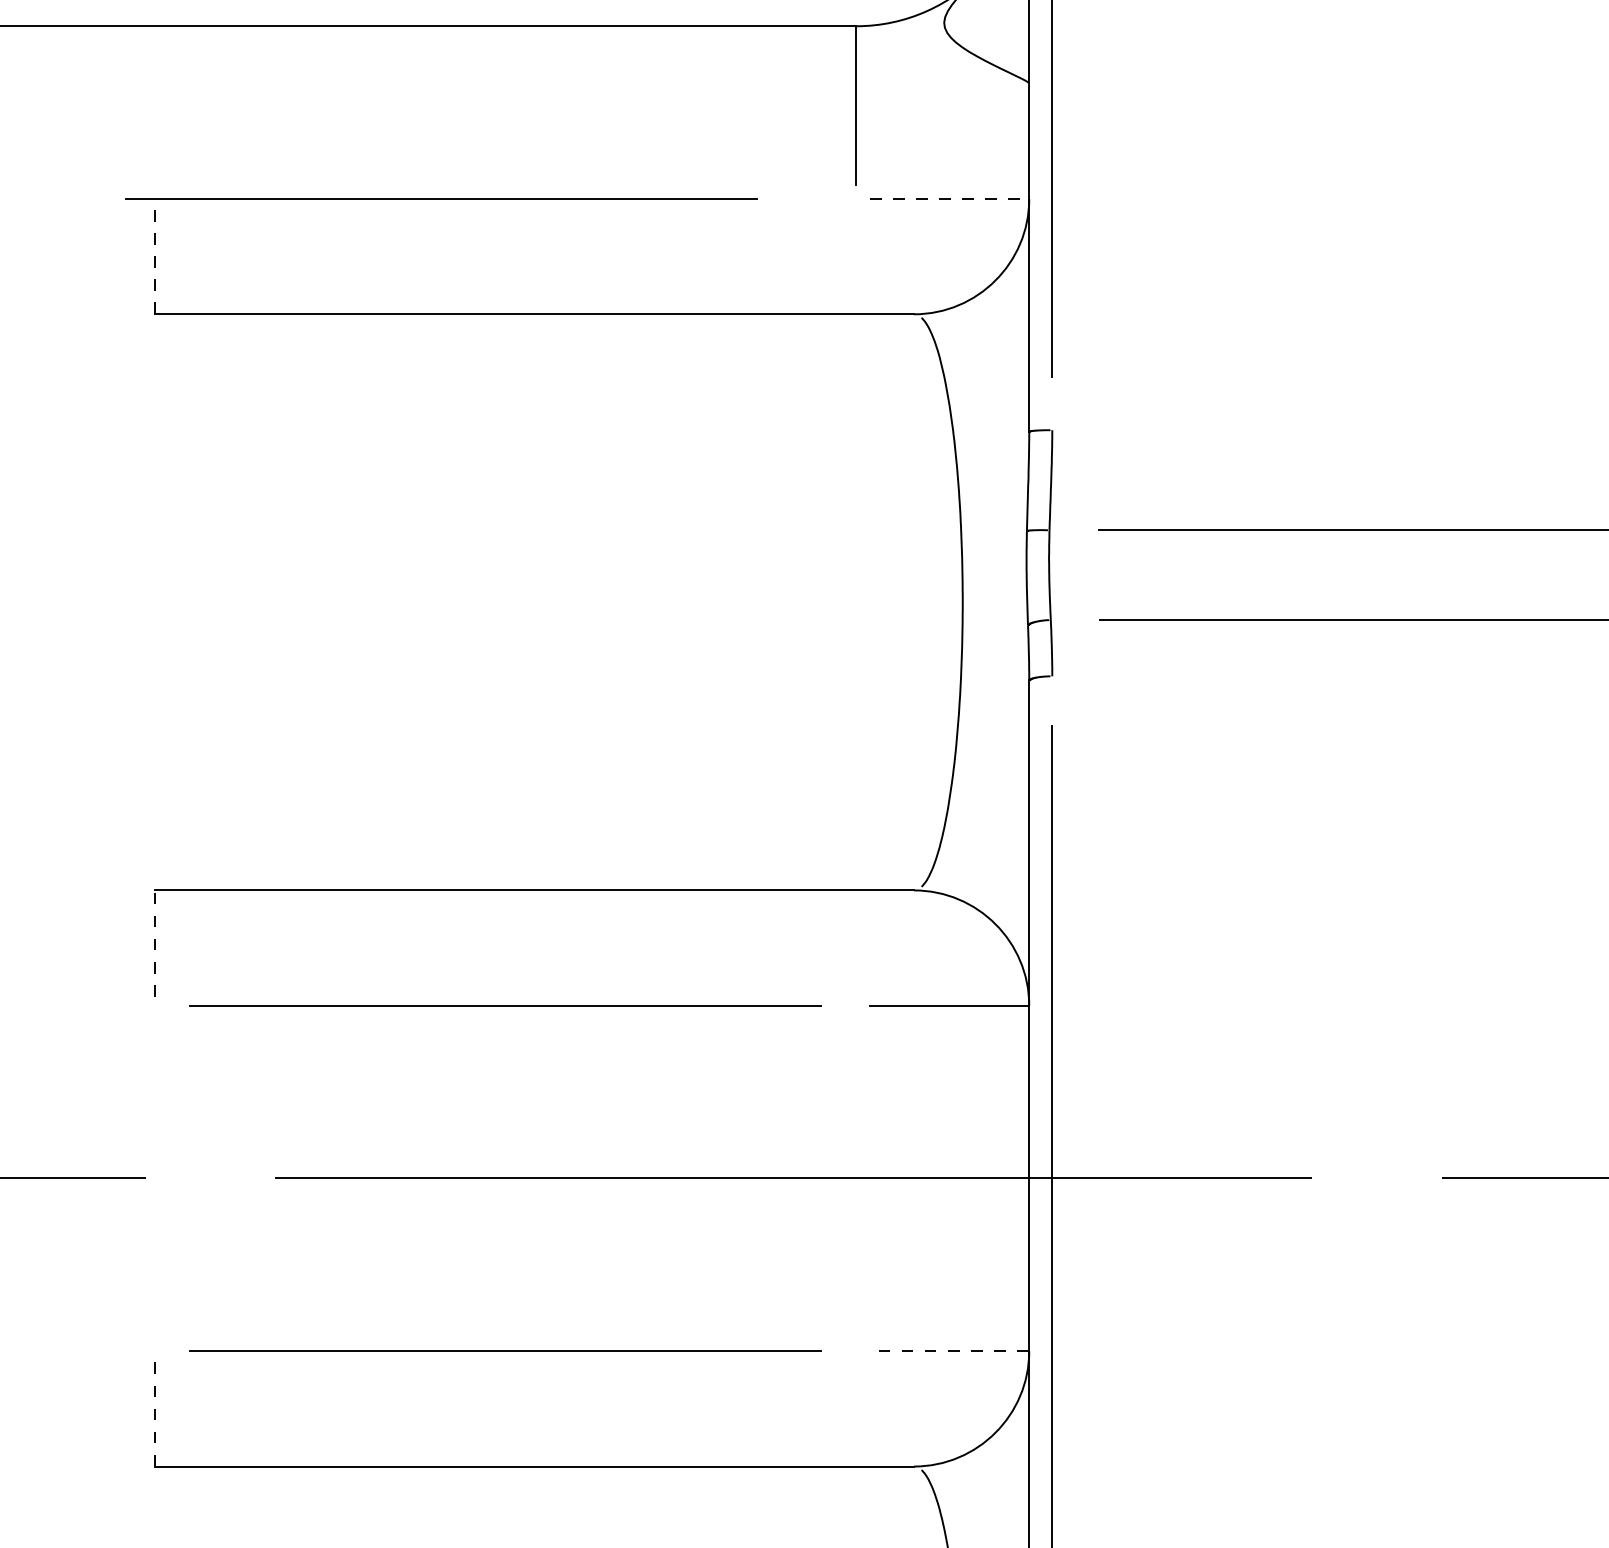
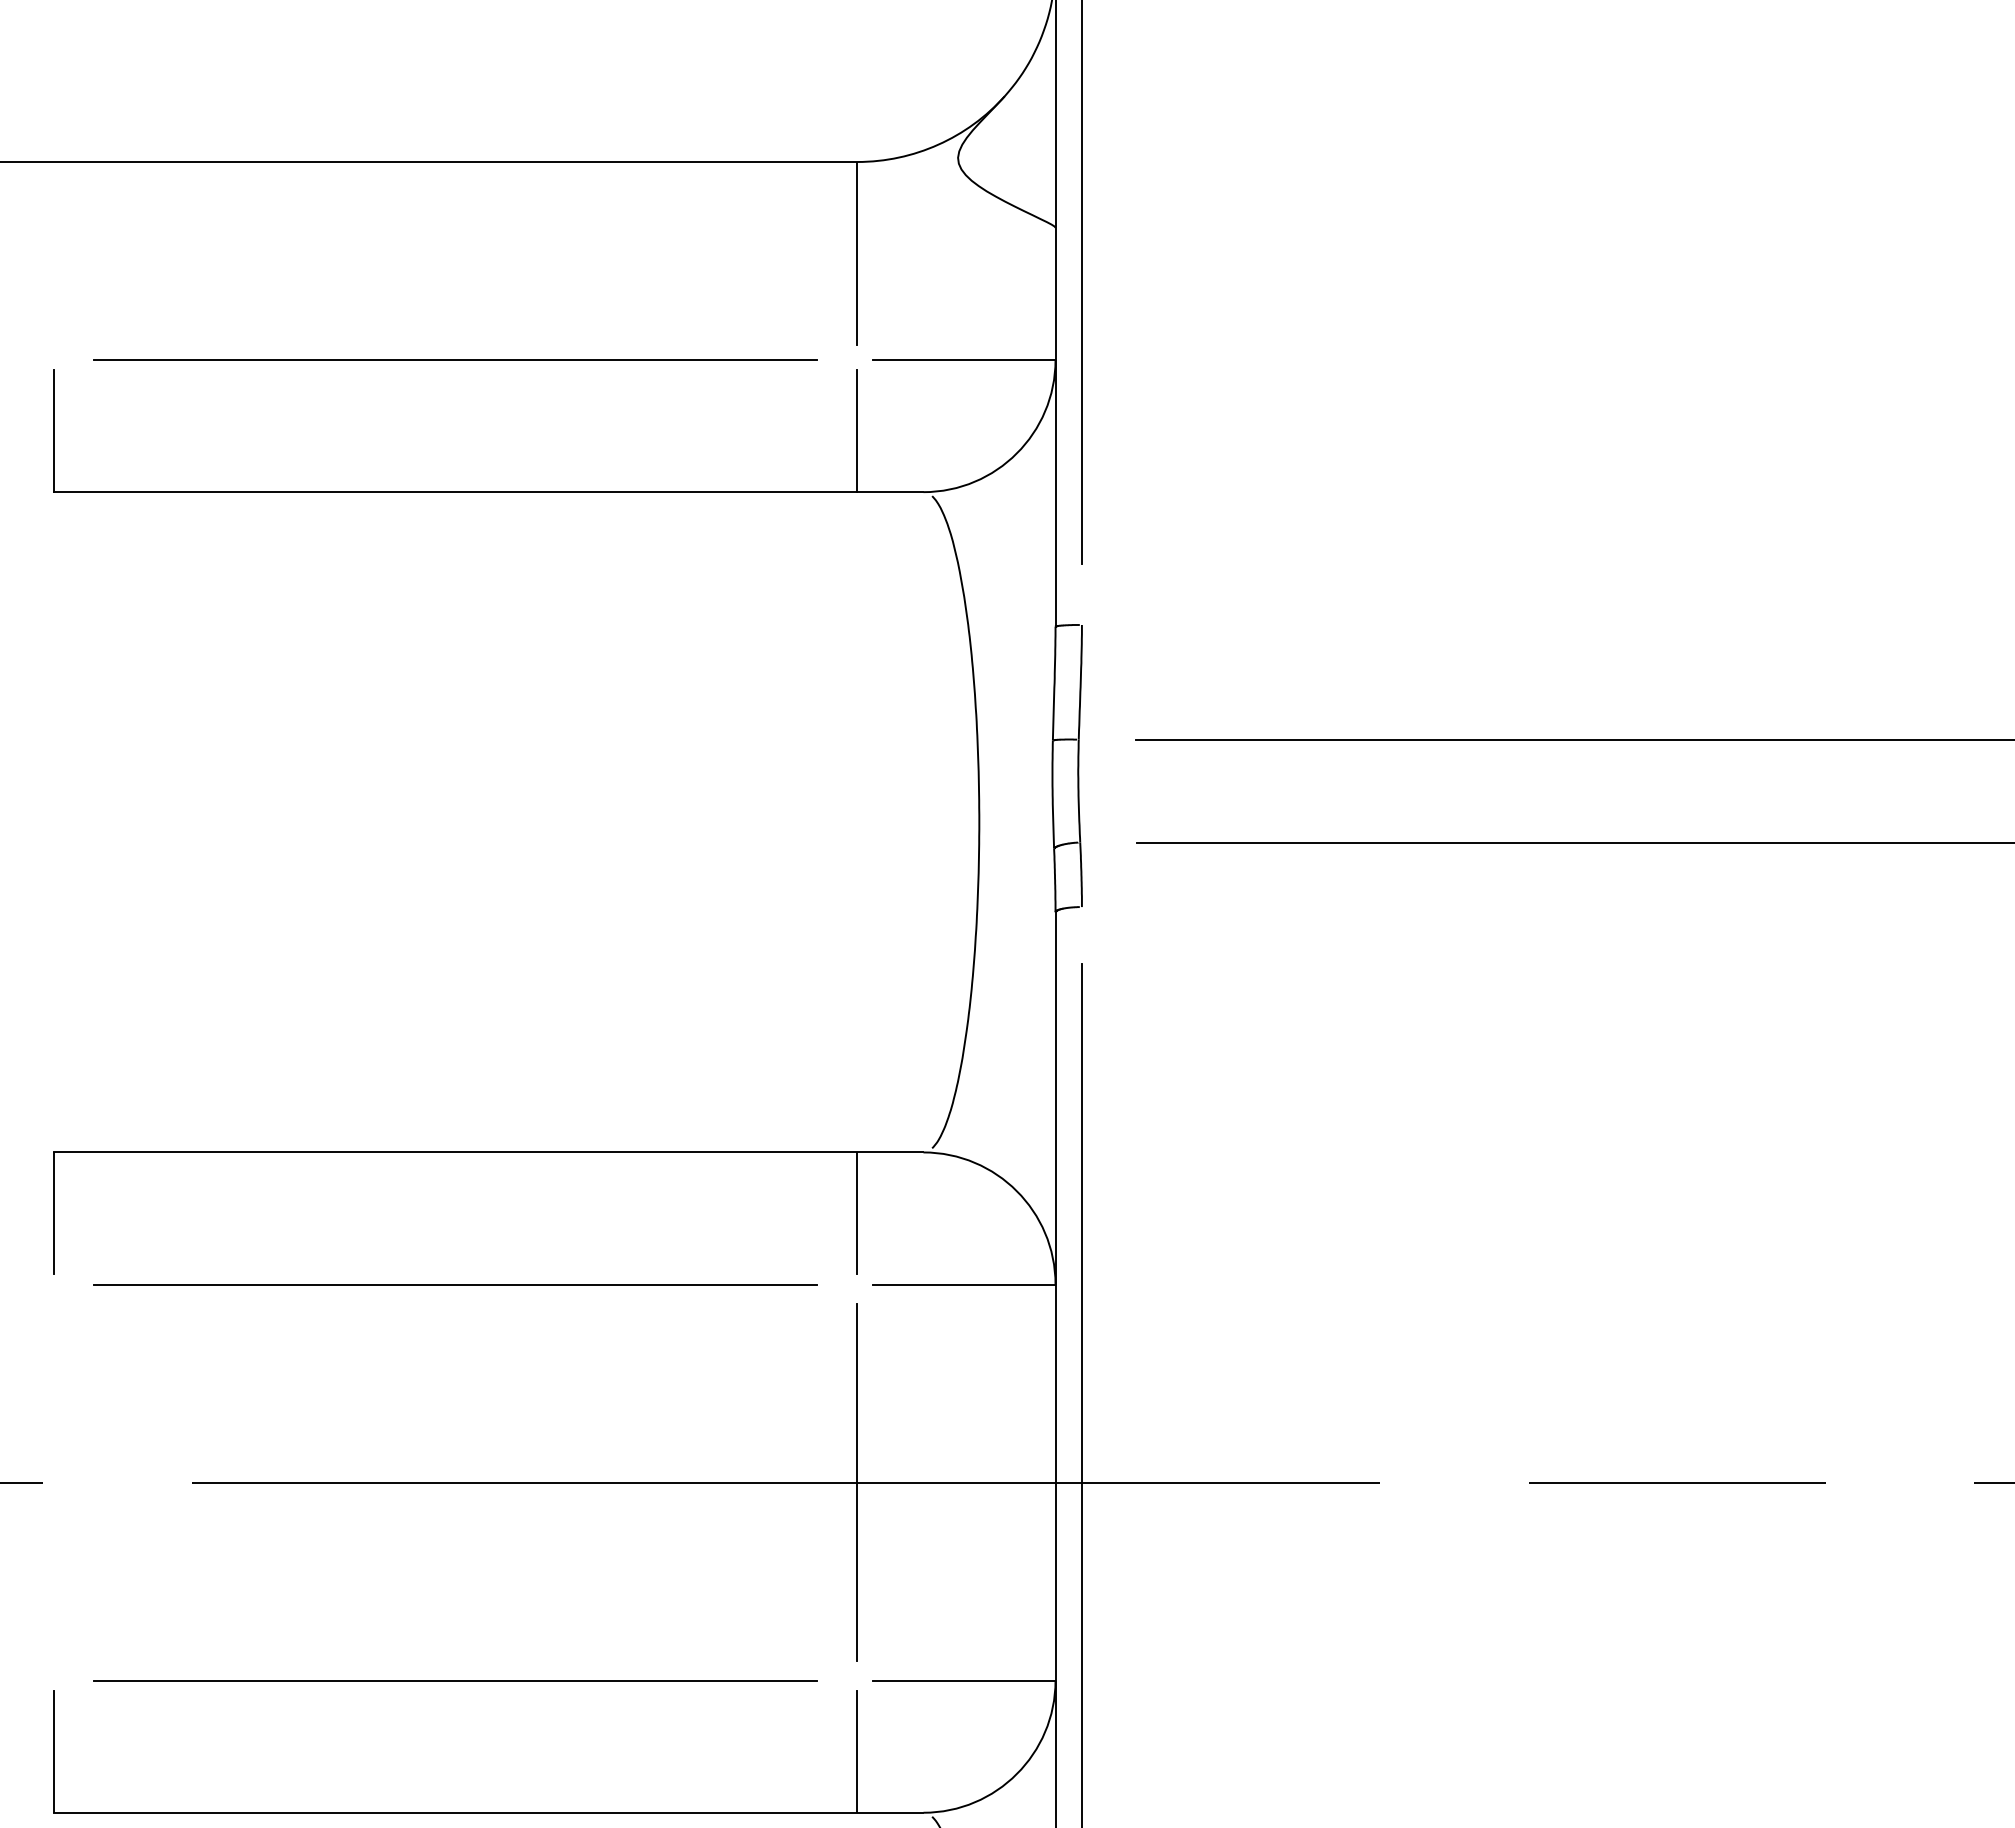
line: (441, 198) -> (455, 359), moved
line: (948, 199) -> (963, 360), dashed -> solid
line: (856, 260) -> (857, 430), added
line: (154, 261) -> (53, 431), dashed -> solid
line: (154, 943) -> (53, 1213), dashed -> solid
line: (856, 943) -> (857, 1213), added
line: (856, 1178) -> (857, 1482), added
line: (948, 1351) -> (963, 1680), dashed -> solid
line: (154, 1413) -> (53, 1751), dashed -> solid
line: (856, 1413) -> (857, 1751), added

